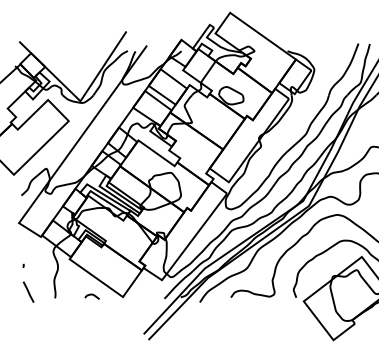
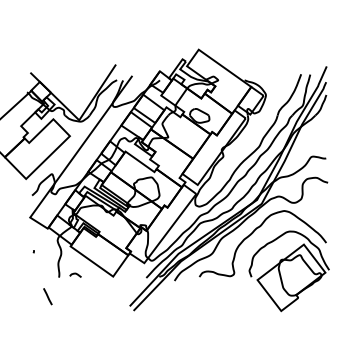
line: (28, 291) -> (47, 296), moved
curve: (92, 295) -> (75, 274), moved

